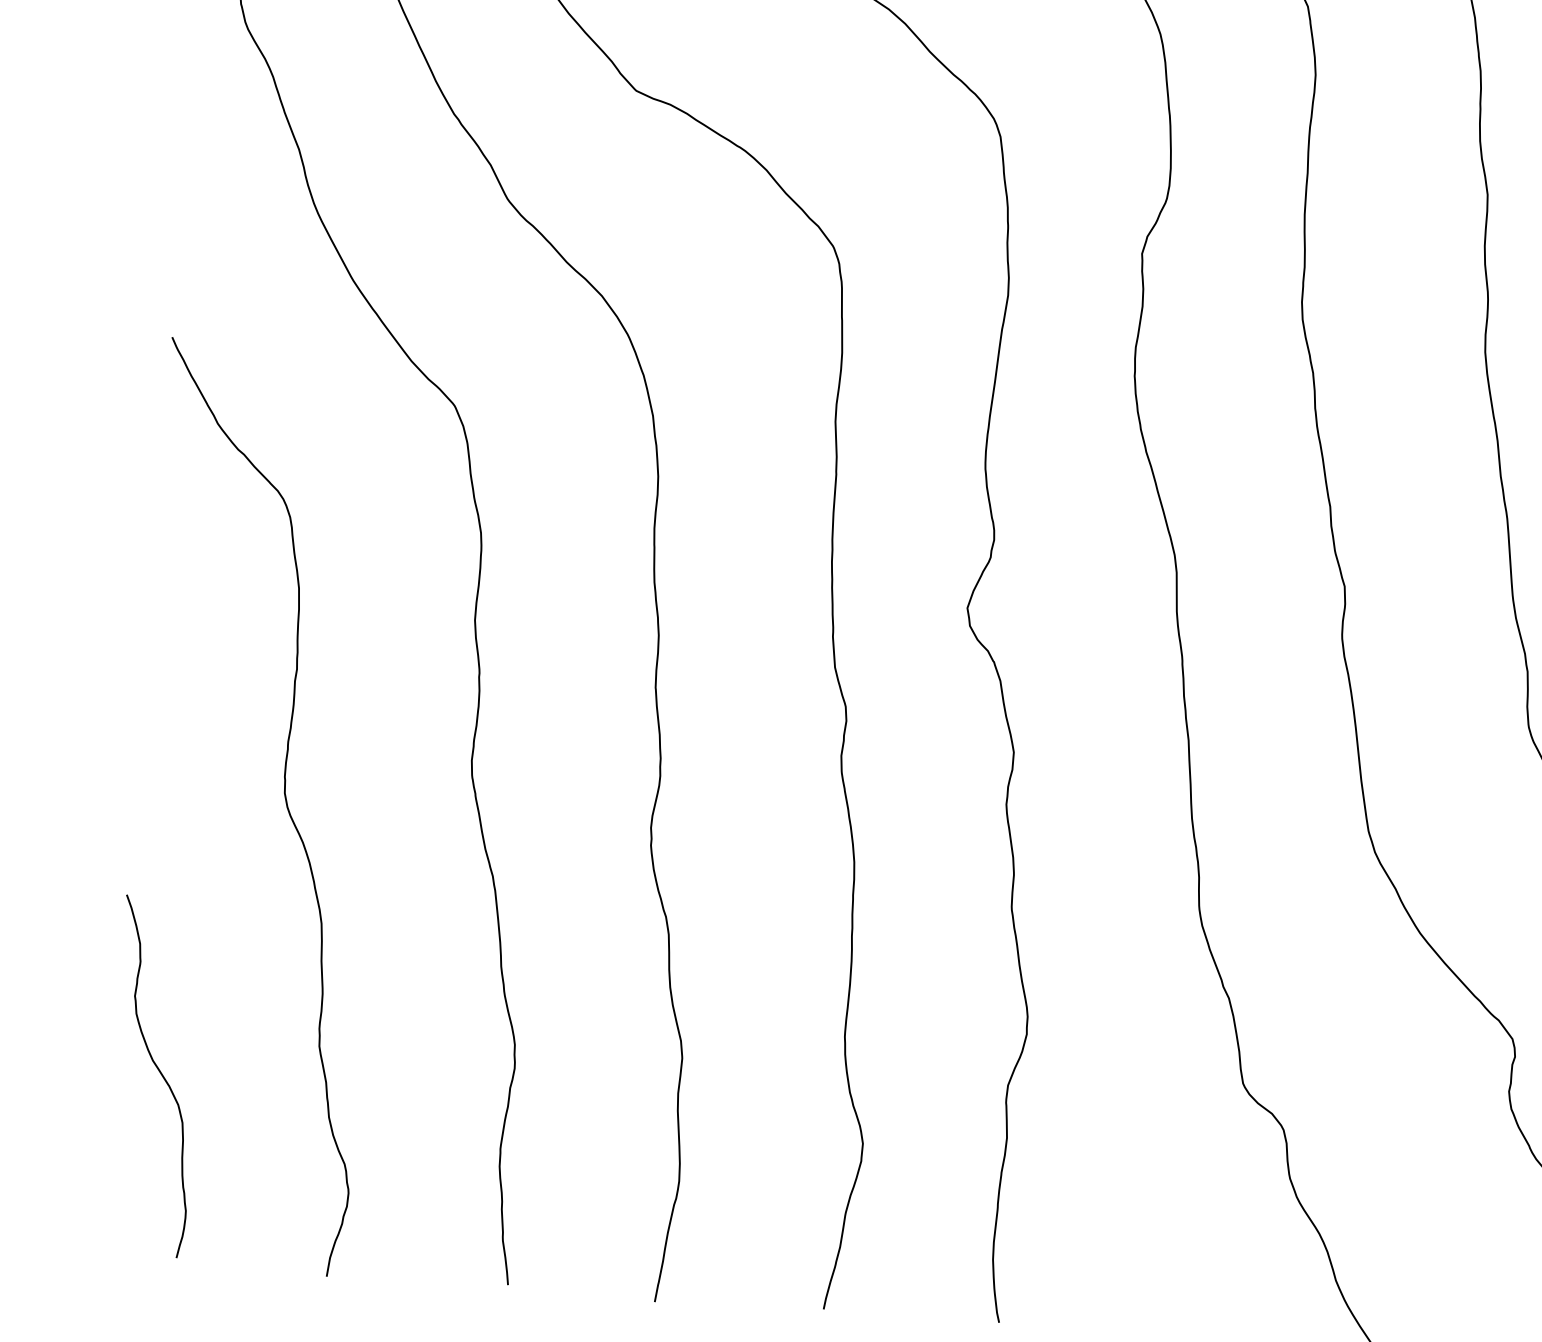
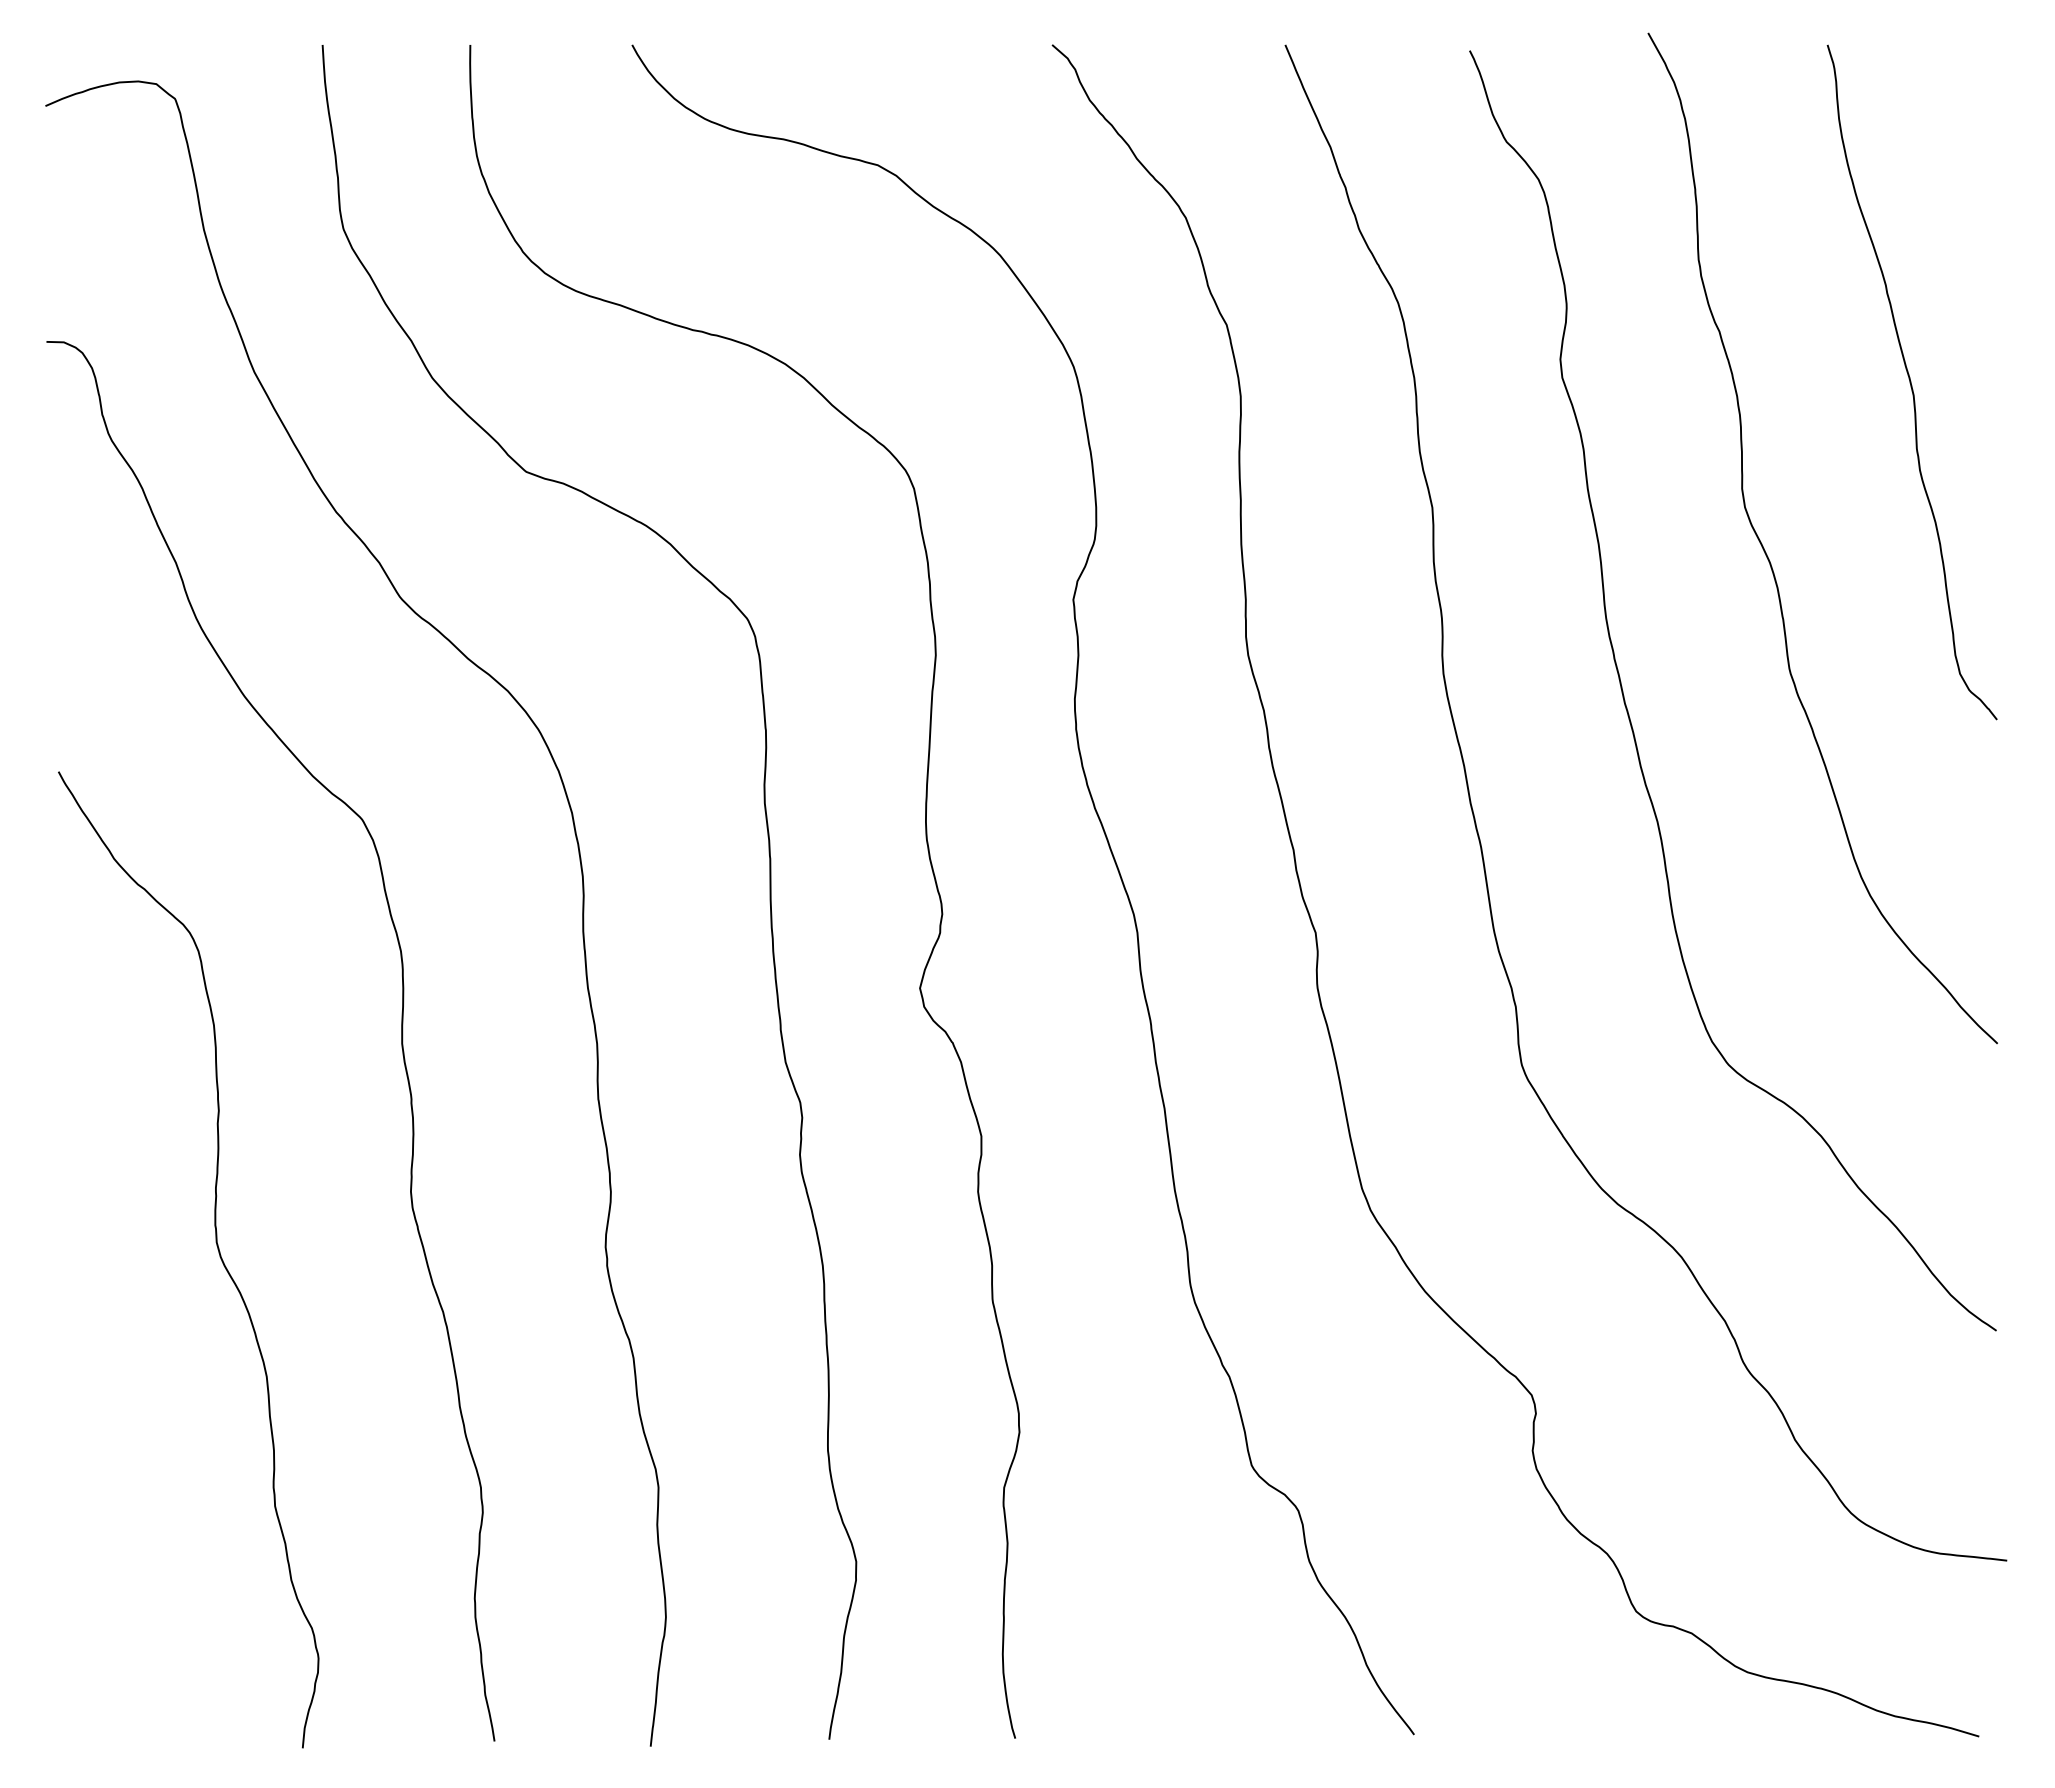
curve: (159, 1072) -> (108, 1547), removed

